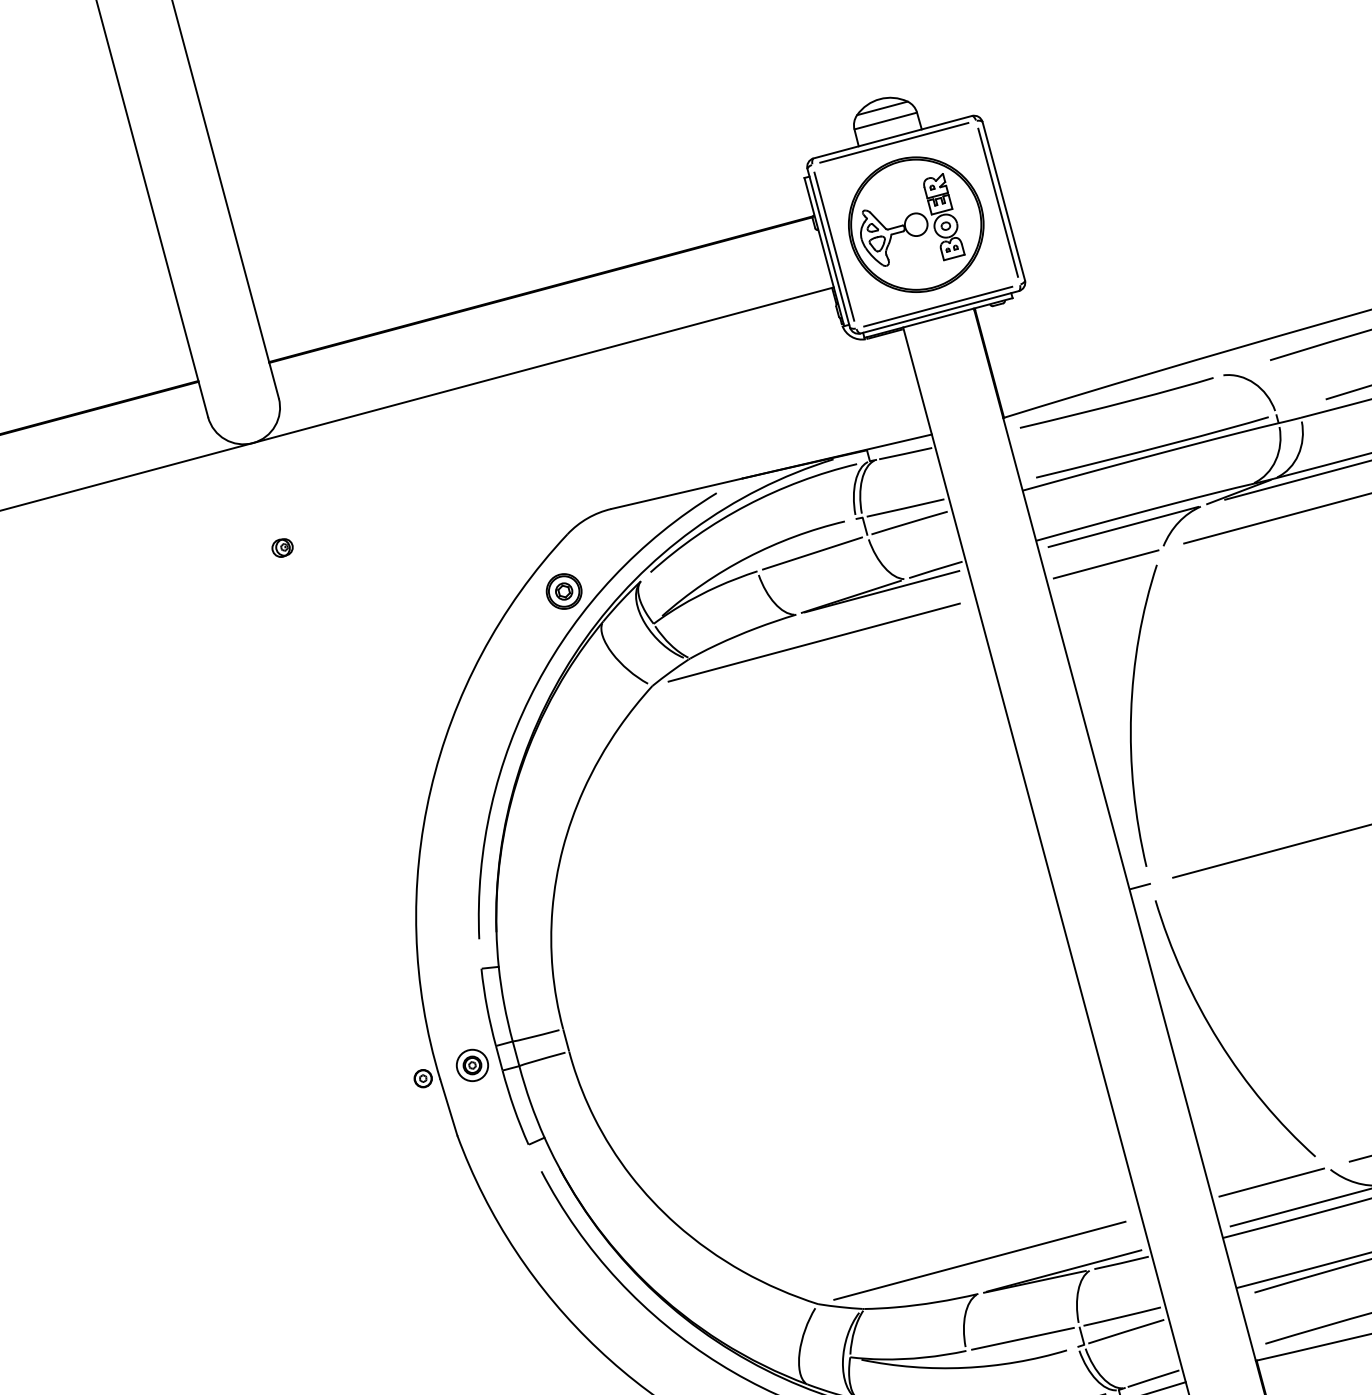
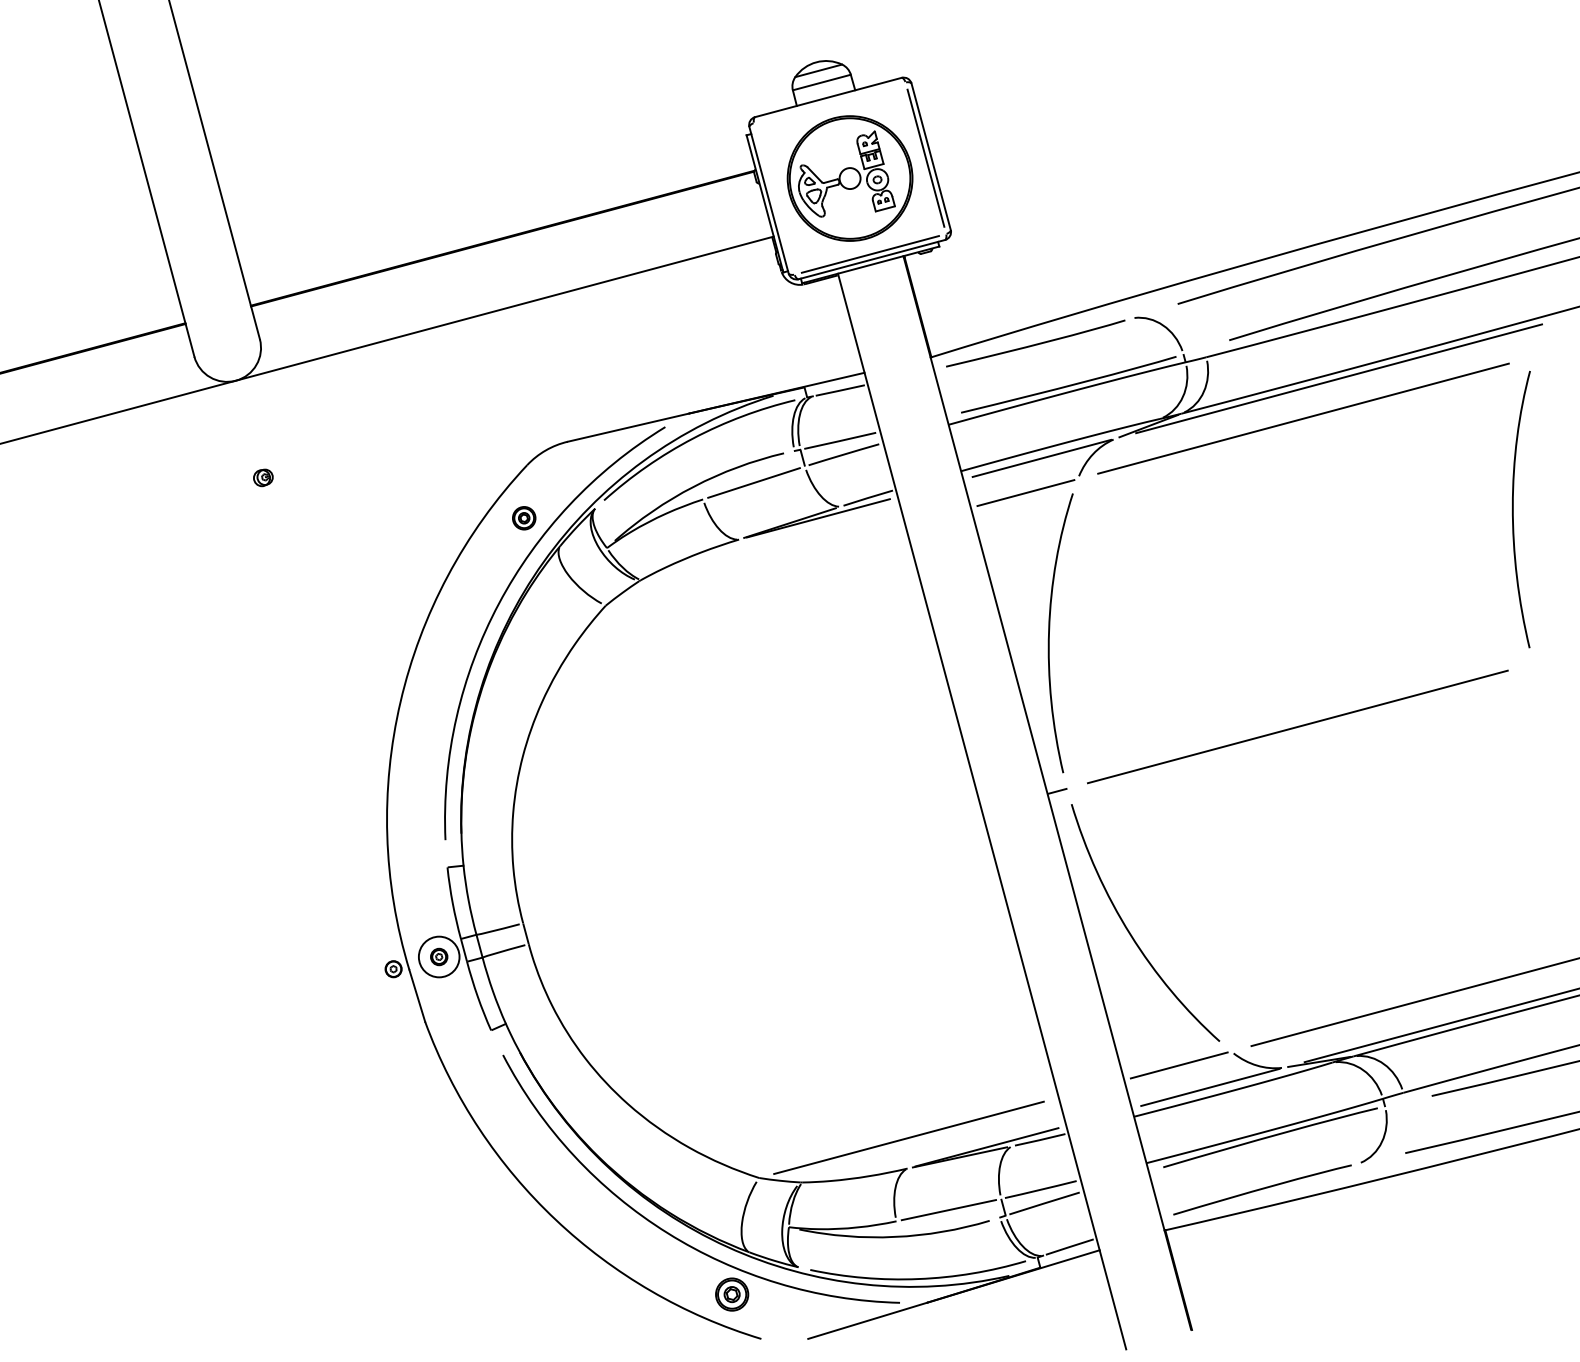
line: (894, 142) -> (829, 102), removed
line: (833, 246) -> (773, 198), removed
part: (564, 591) -> (524, 518), size x0.7
line: (814, 642) -> (755, 565), removed
circle: (471, 1064) -> (438, 956), size x1.4

